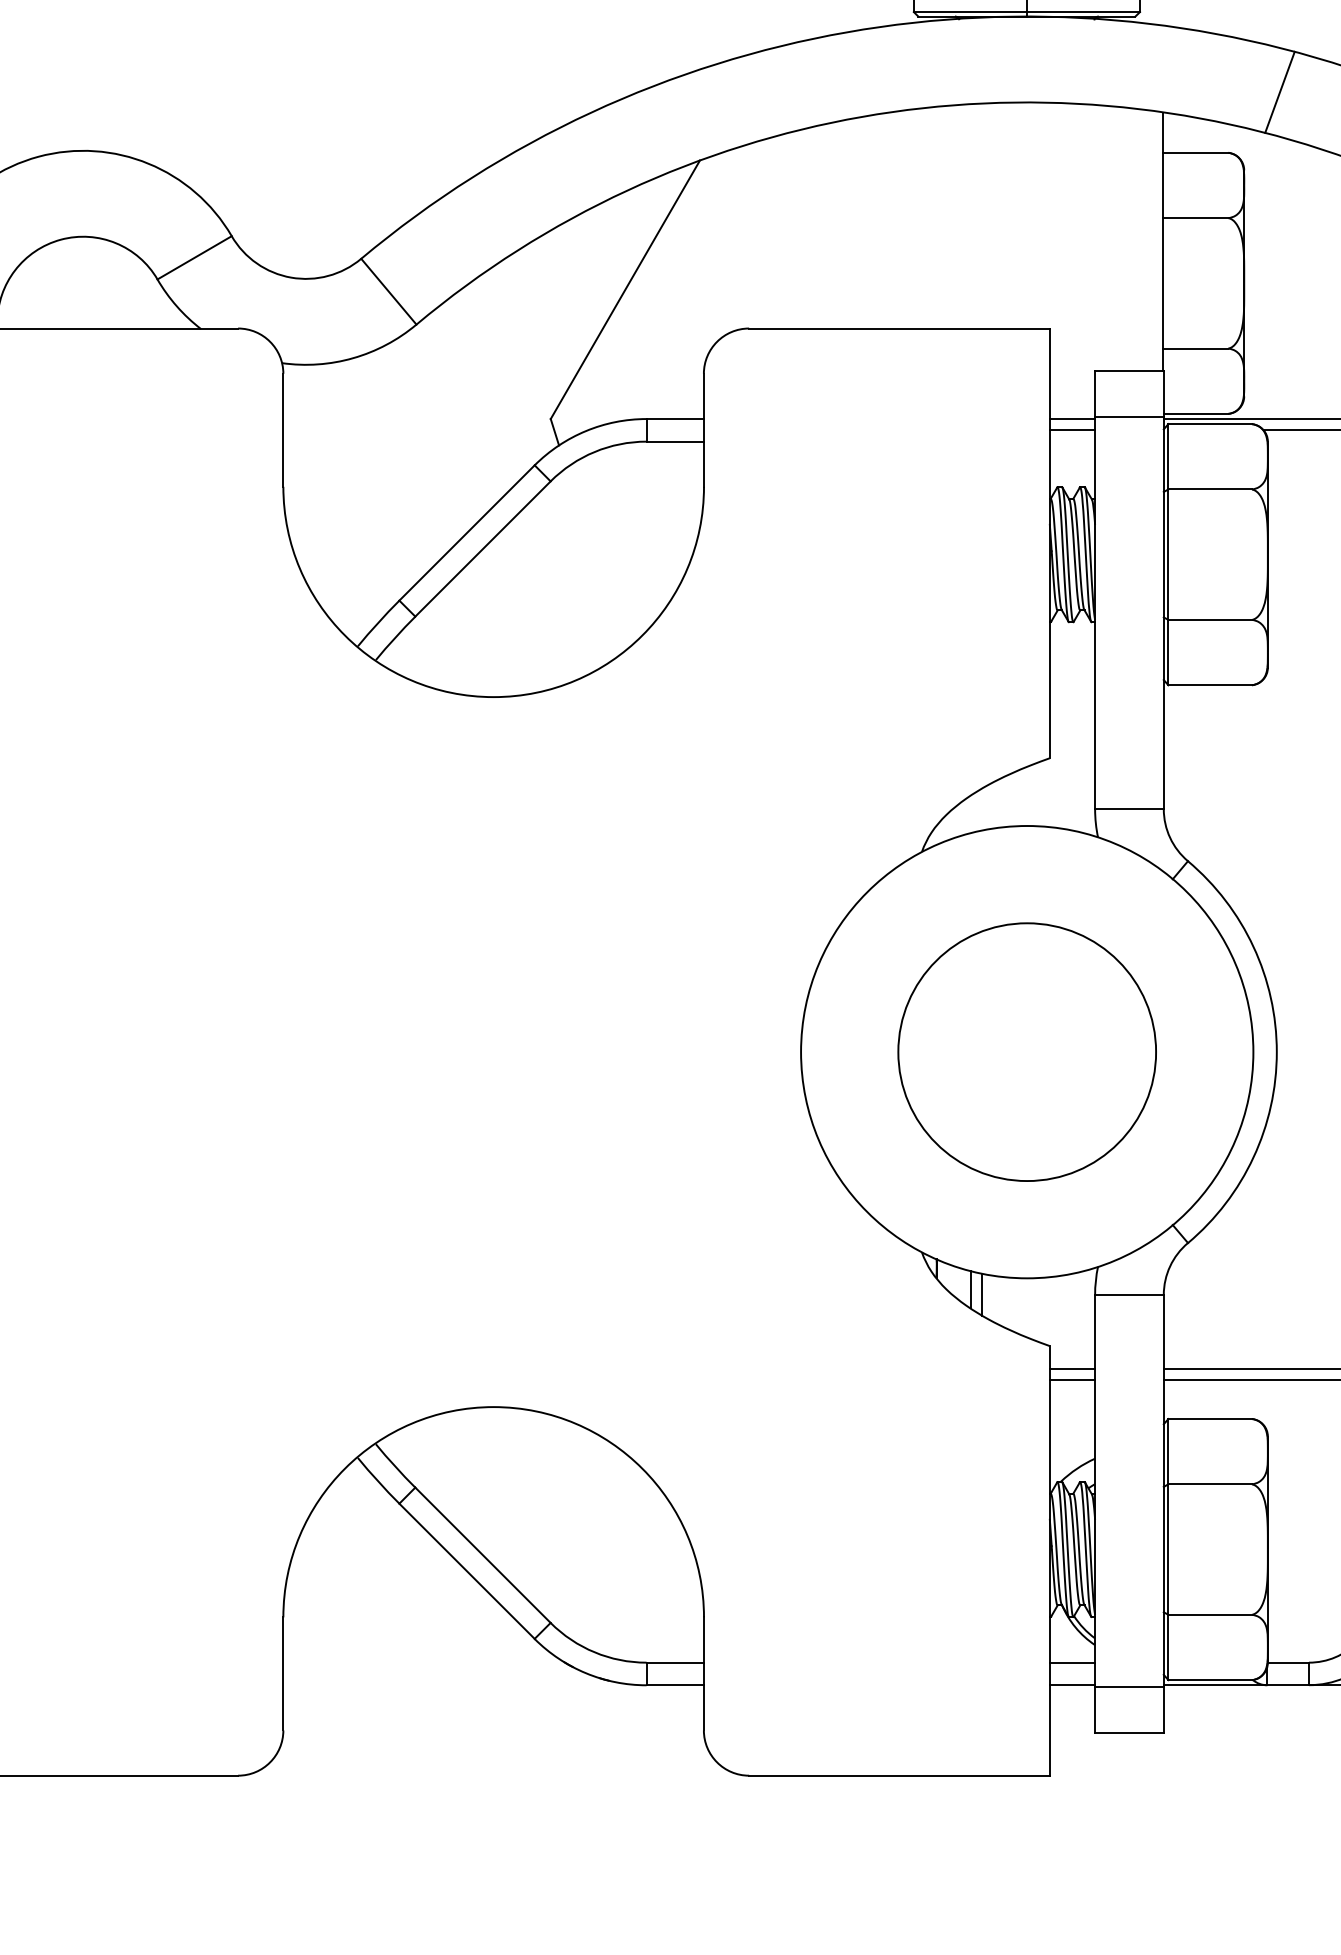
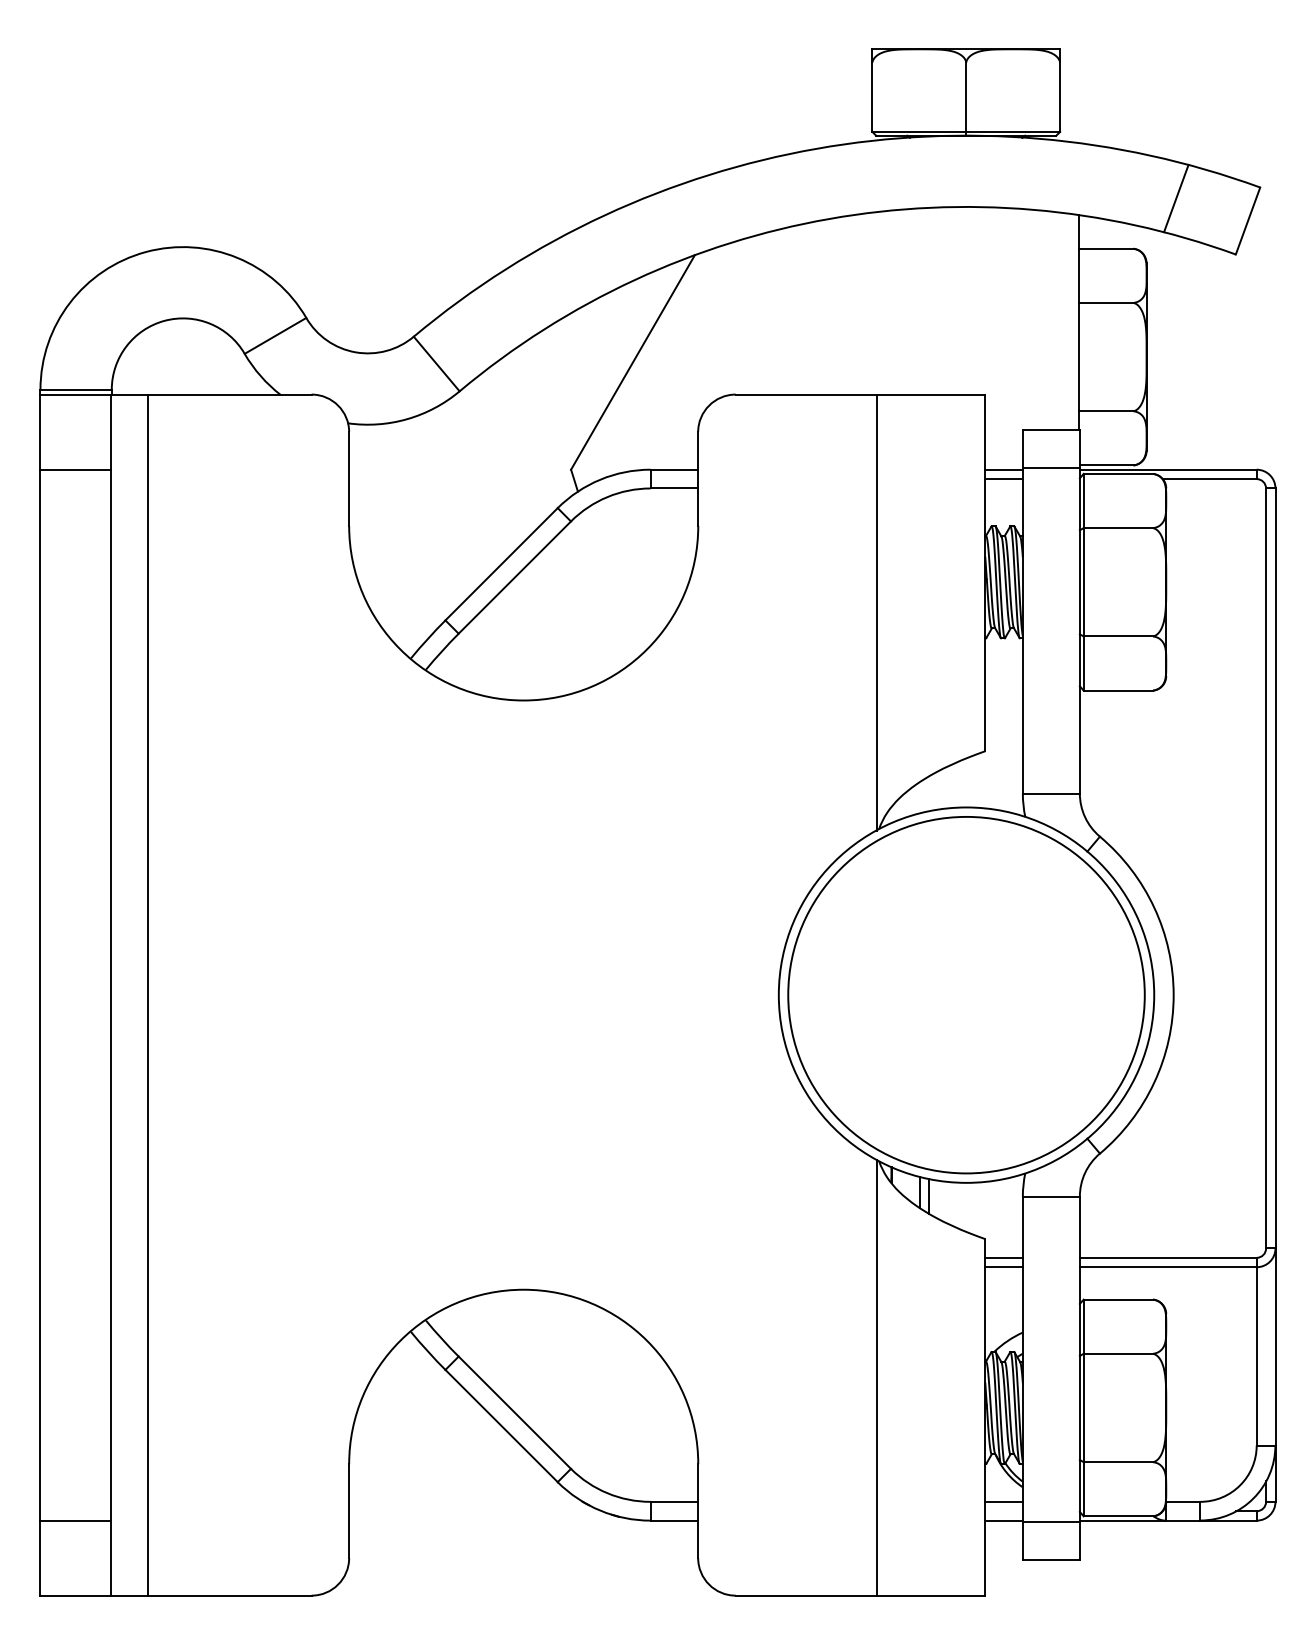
line: (918, 591) -> (876, 612), added
line: (41, 1051) -> (148, 994), added
circle: (1027, 1051) -> (966, 994), size x1.67
line: (918, 1512) -> (876, 1377), added

